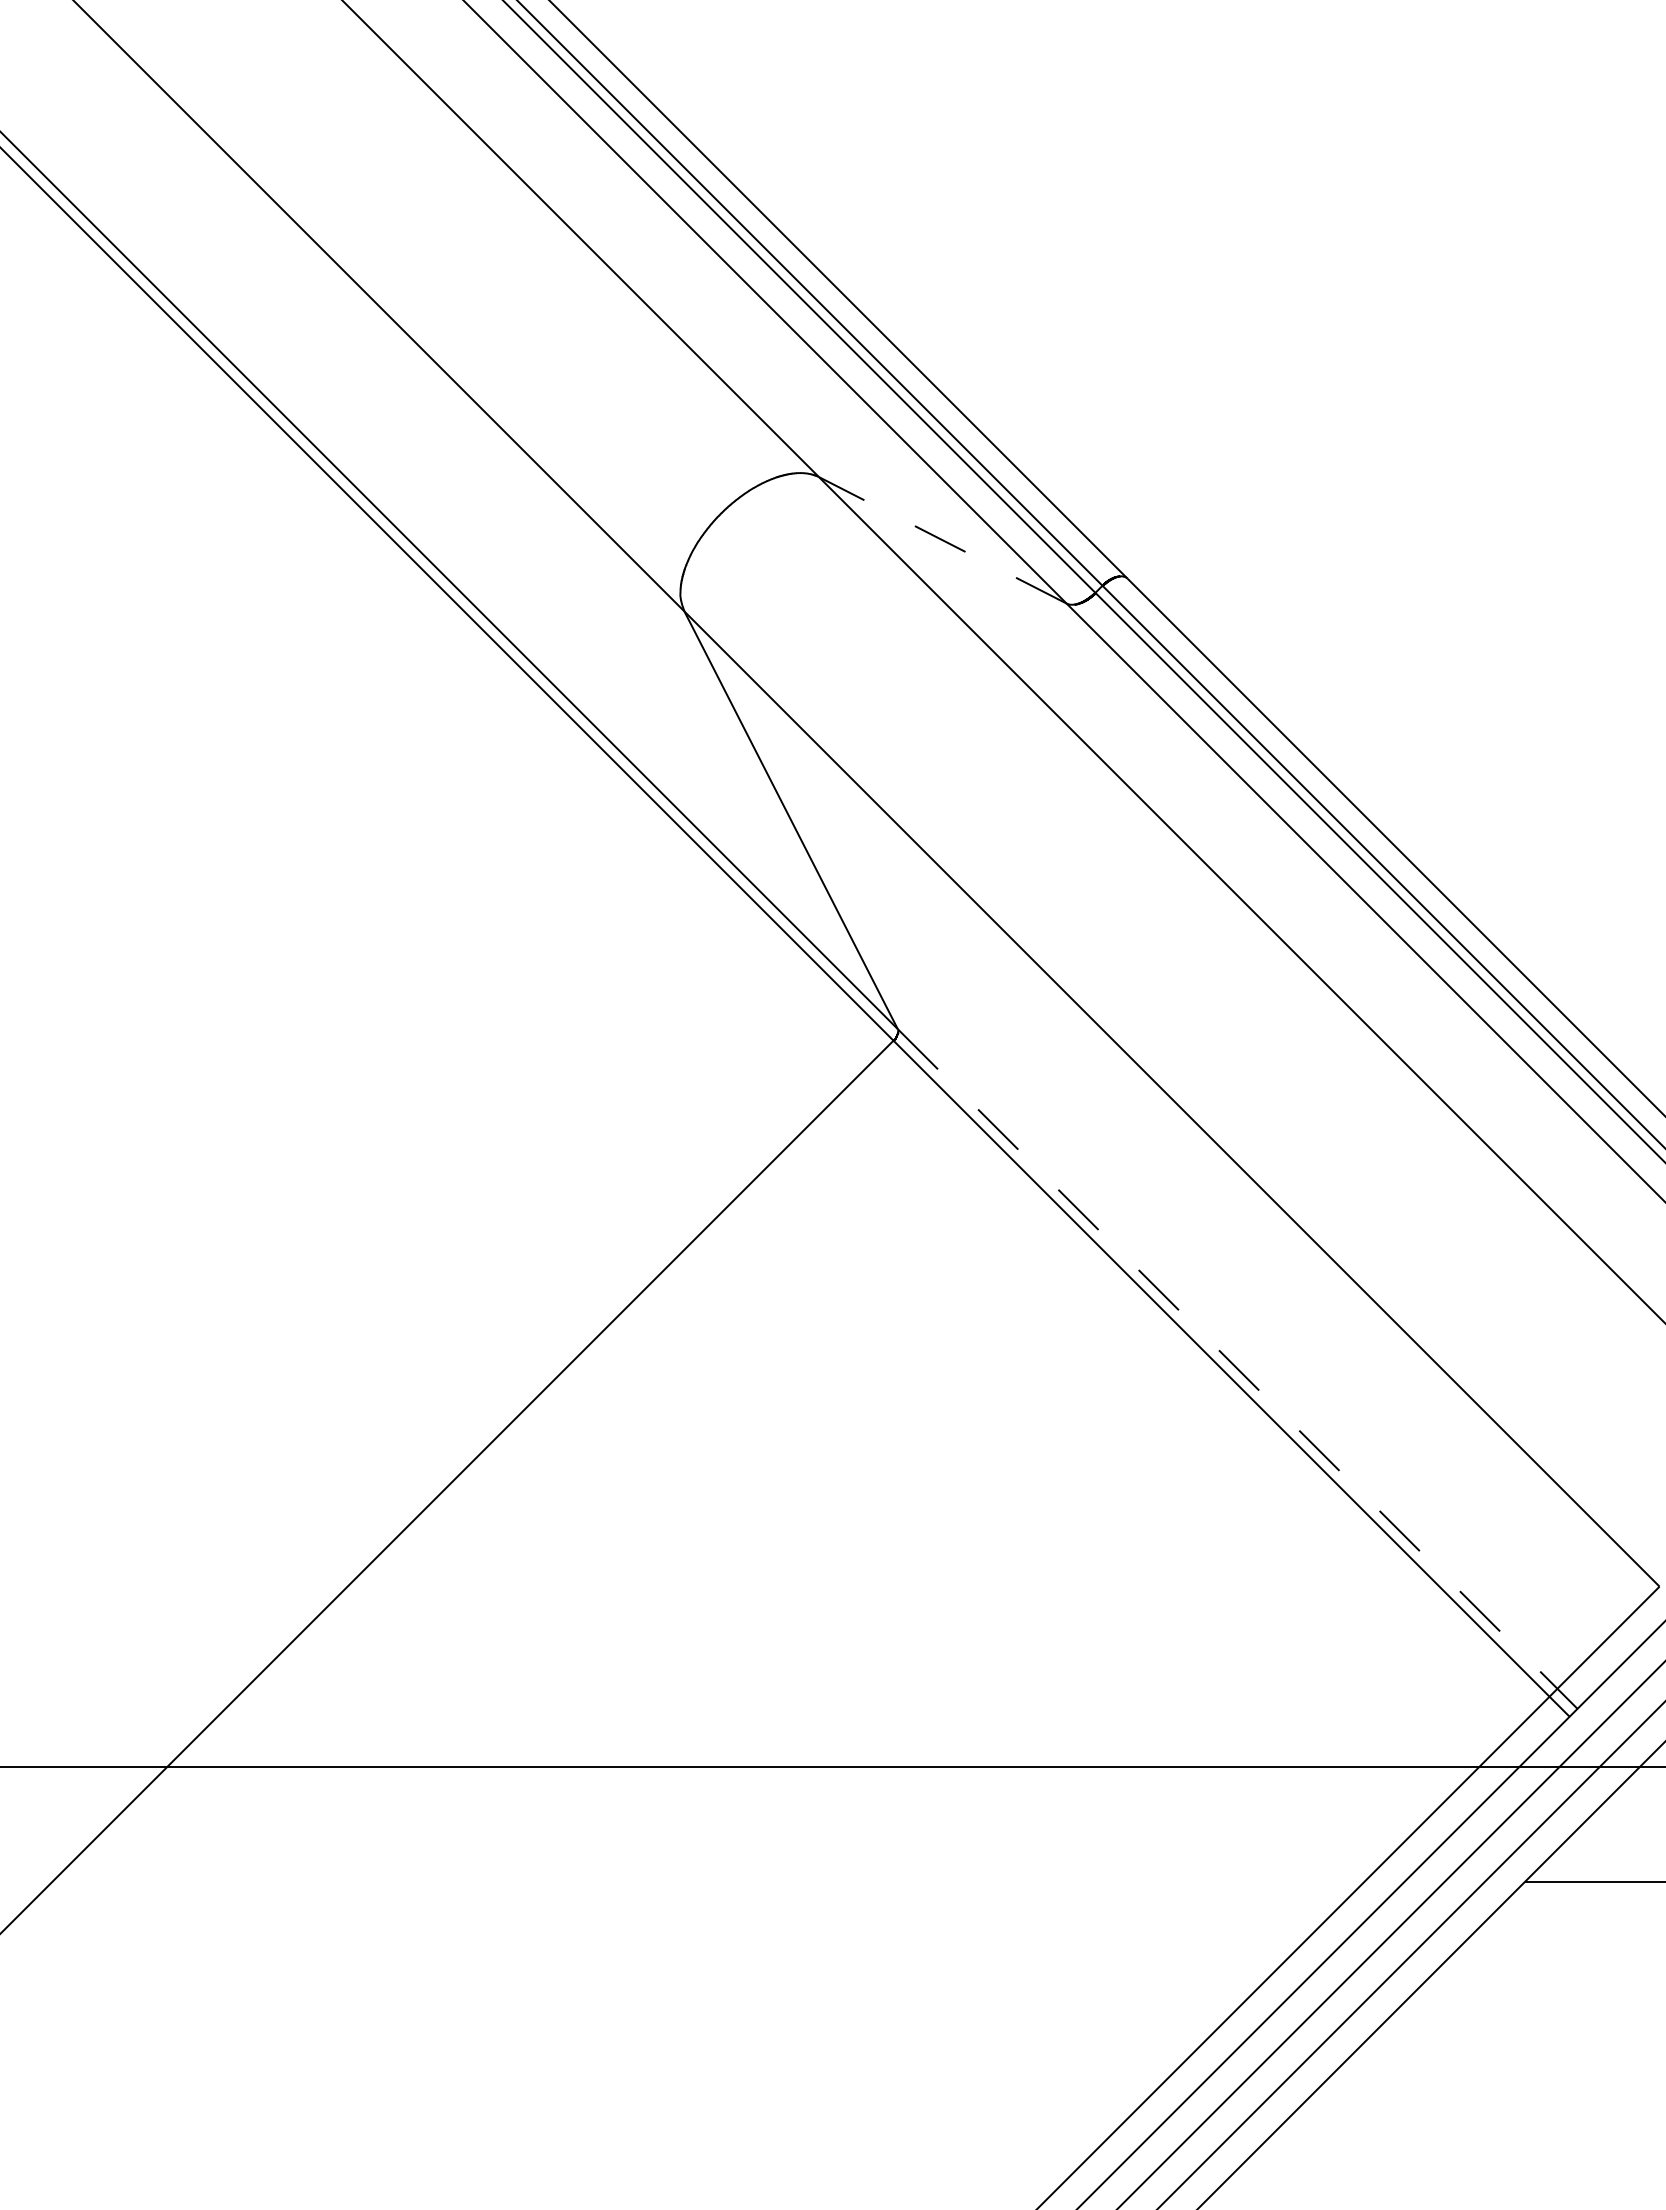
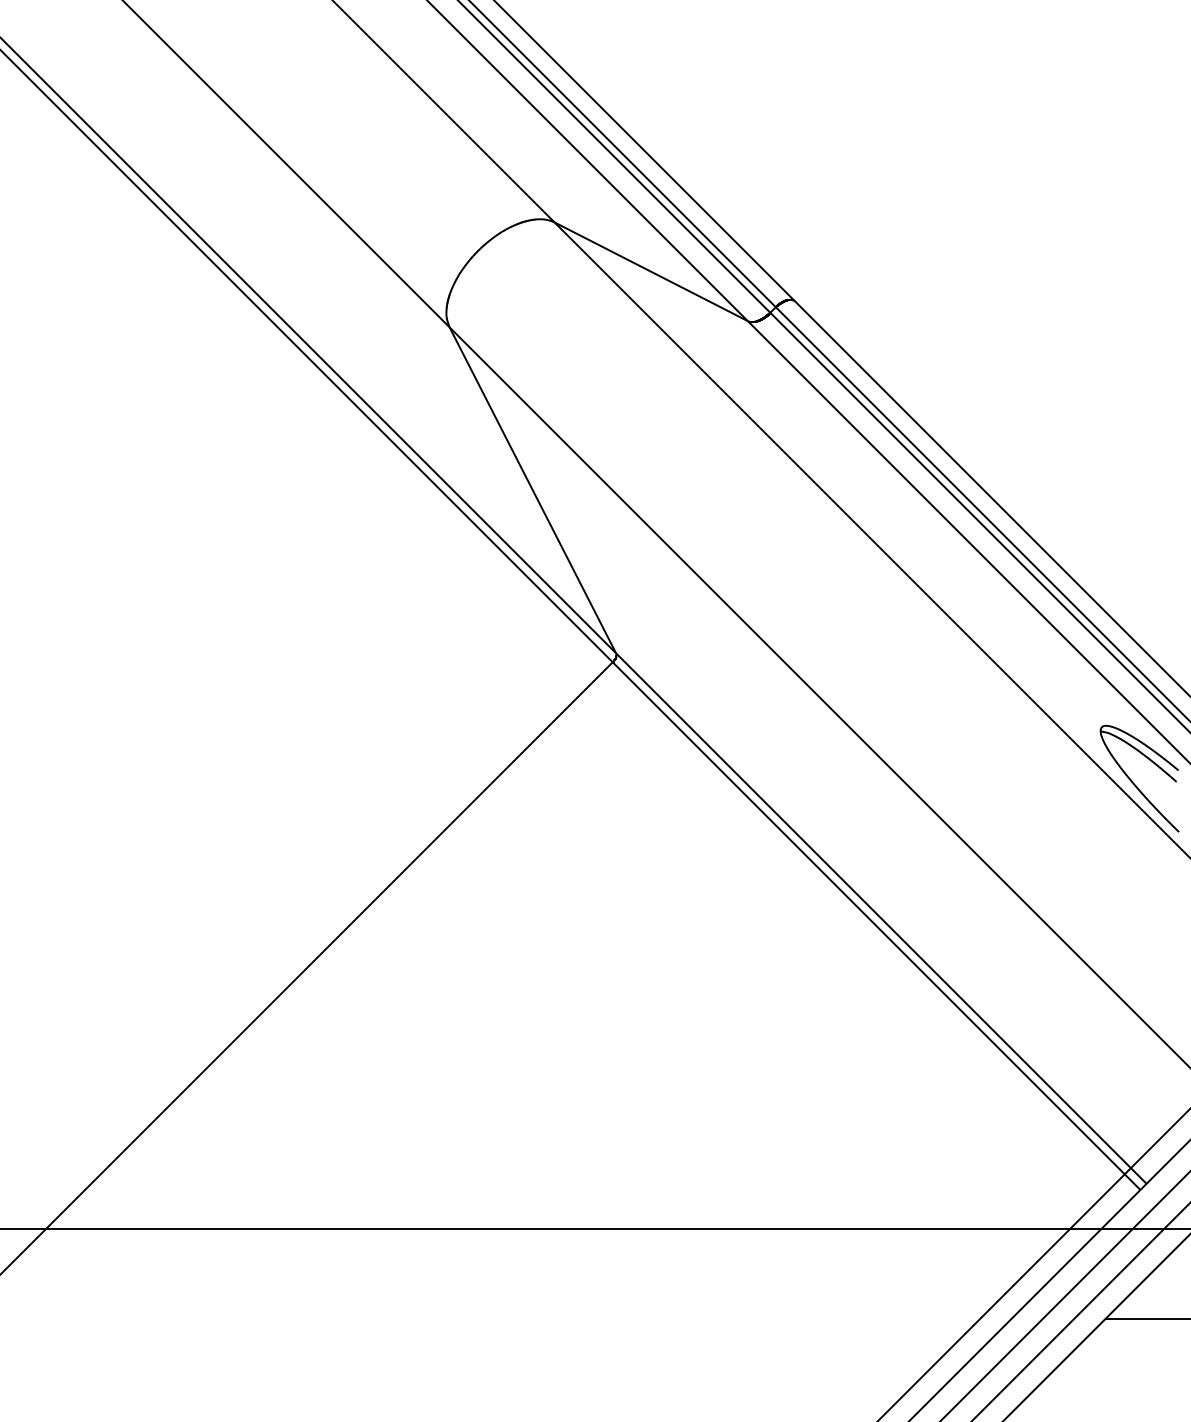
line: (942, 540) -> (650, 271), dashed -> solid
part: (1561, 1195) -> (1134, 783), added
line: (1227, 1359) -> (873, 911), dashed -> solid

